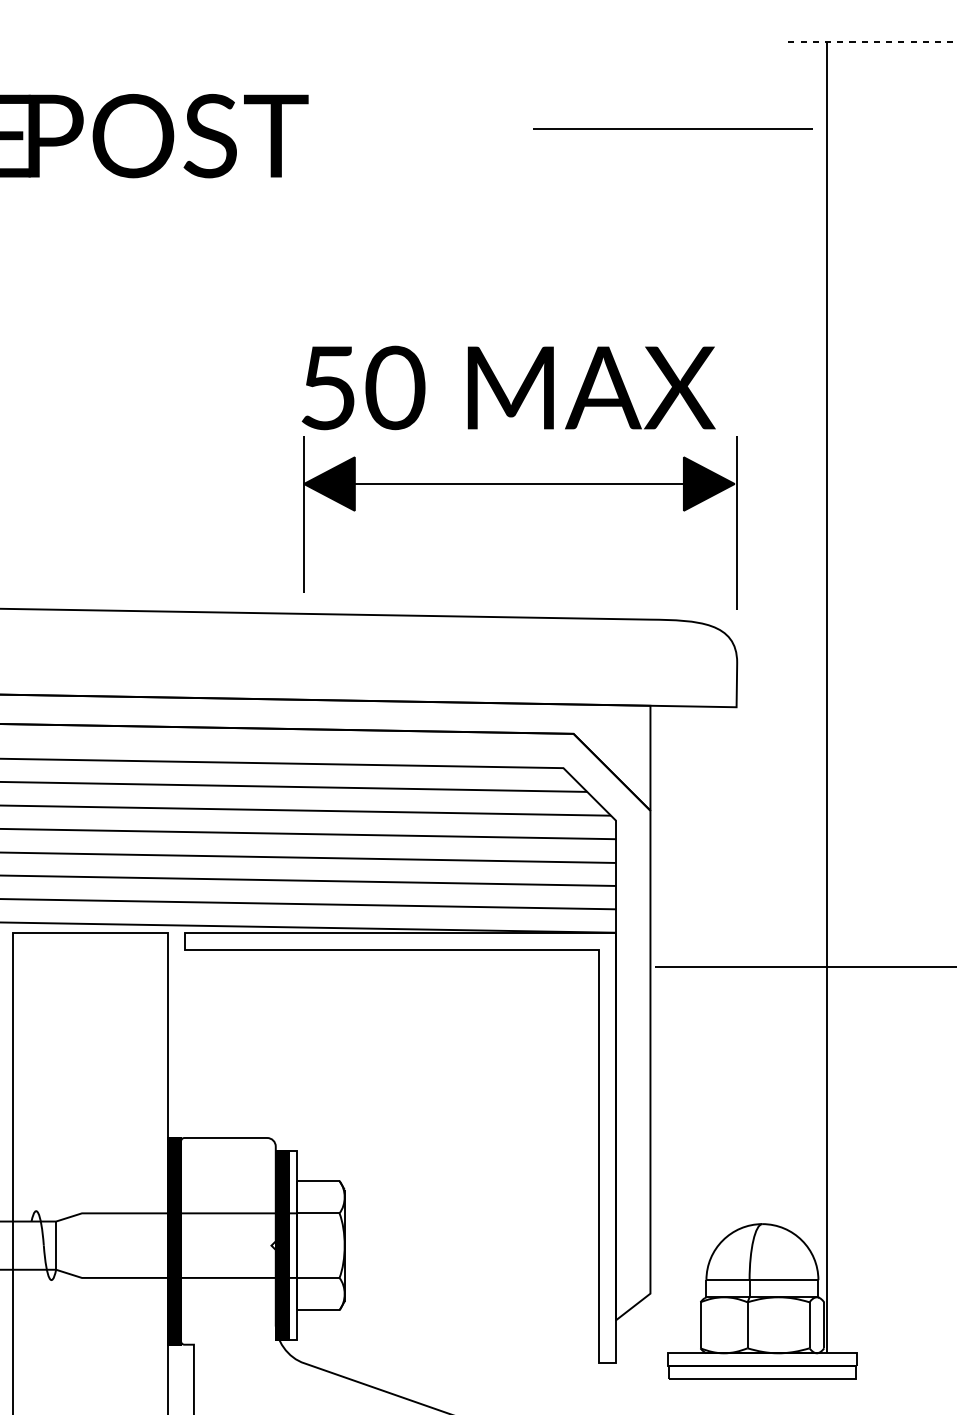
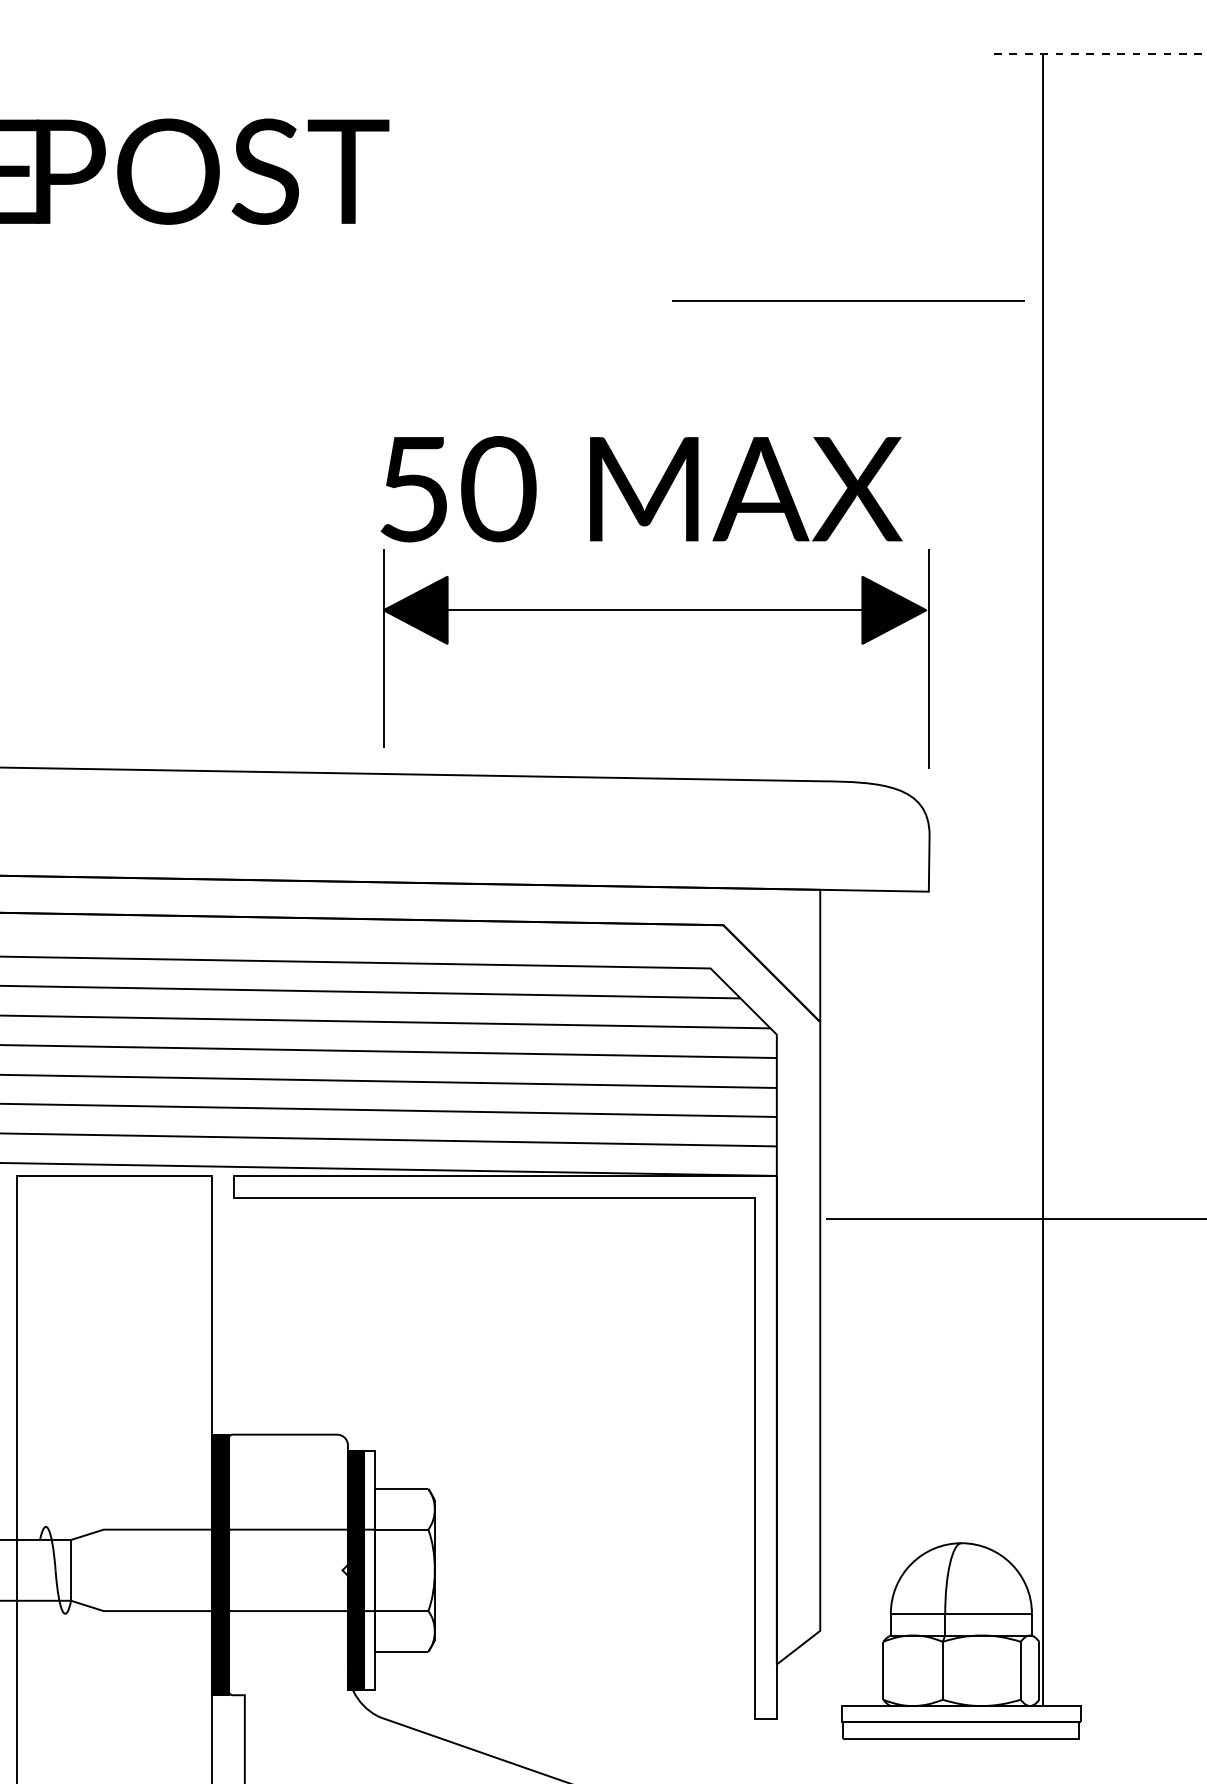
line: (672, 128) -> (848, 300), moved

